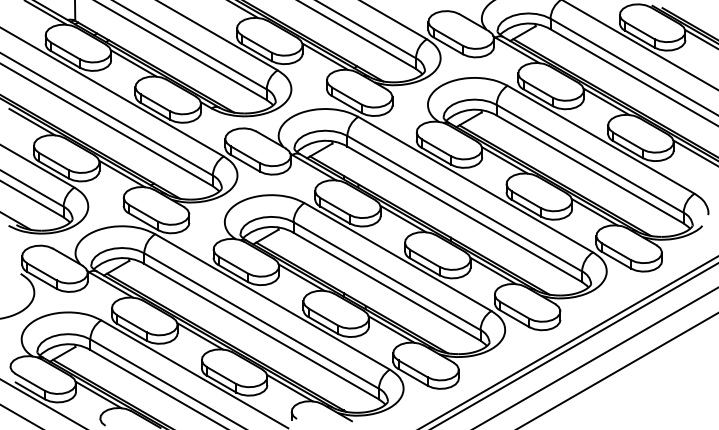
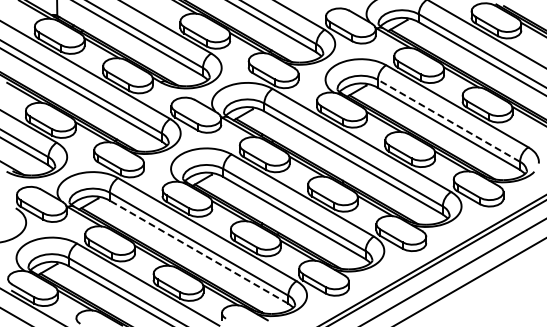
line: (589, 158) -> (448, 120), solid -> dashed
line: (260, 330) -> (198, 251), solid -> dashed

